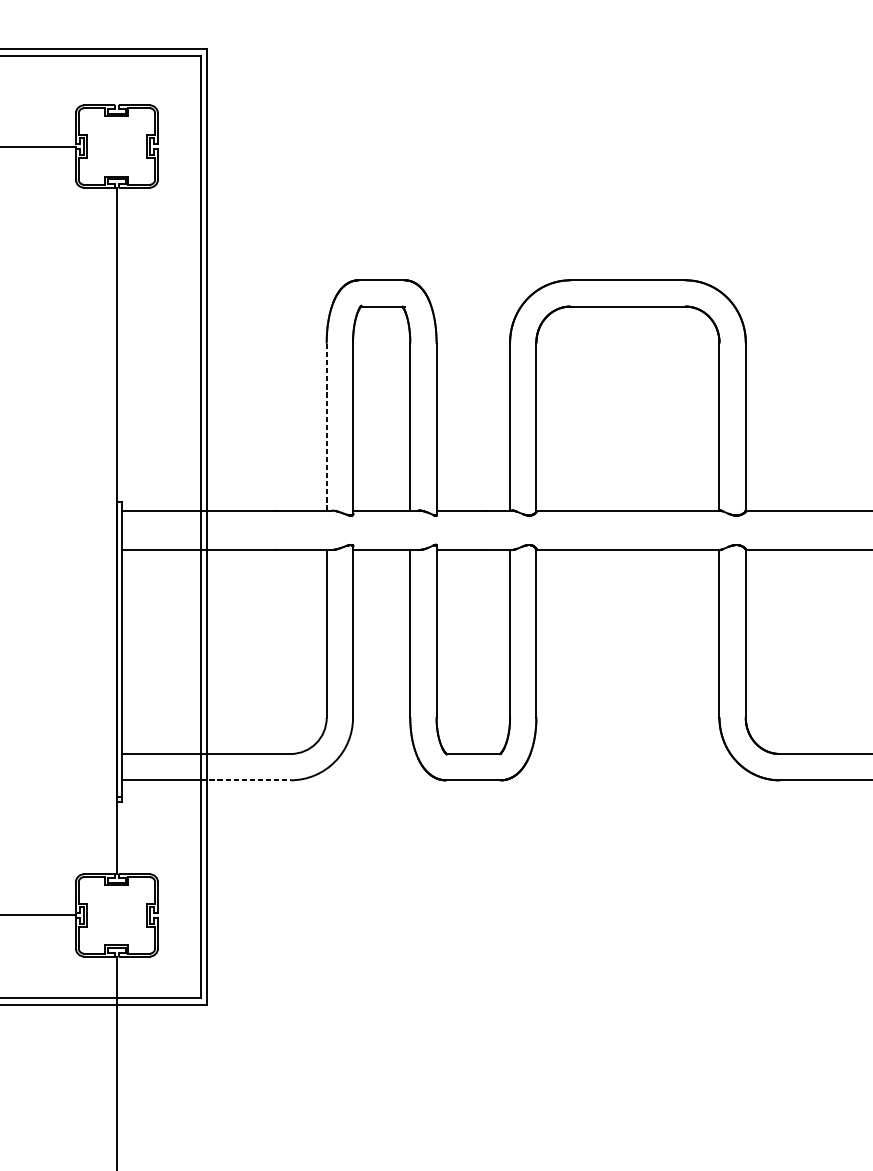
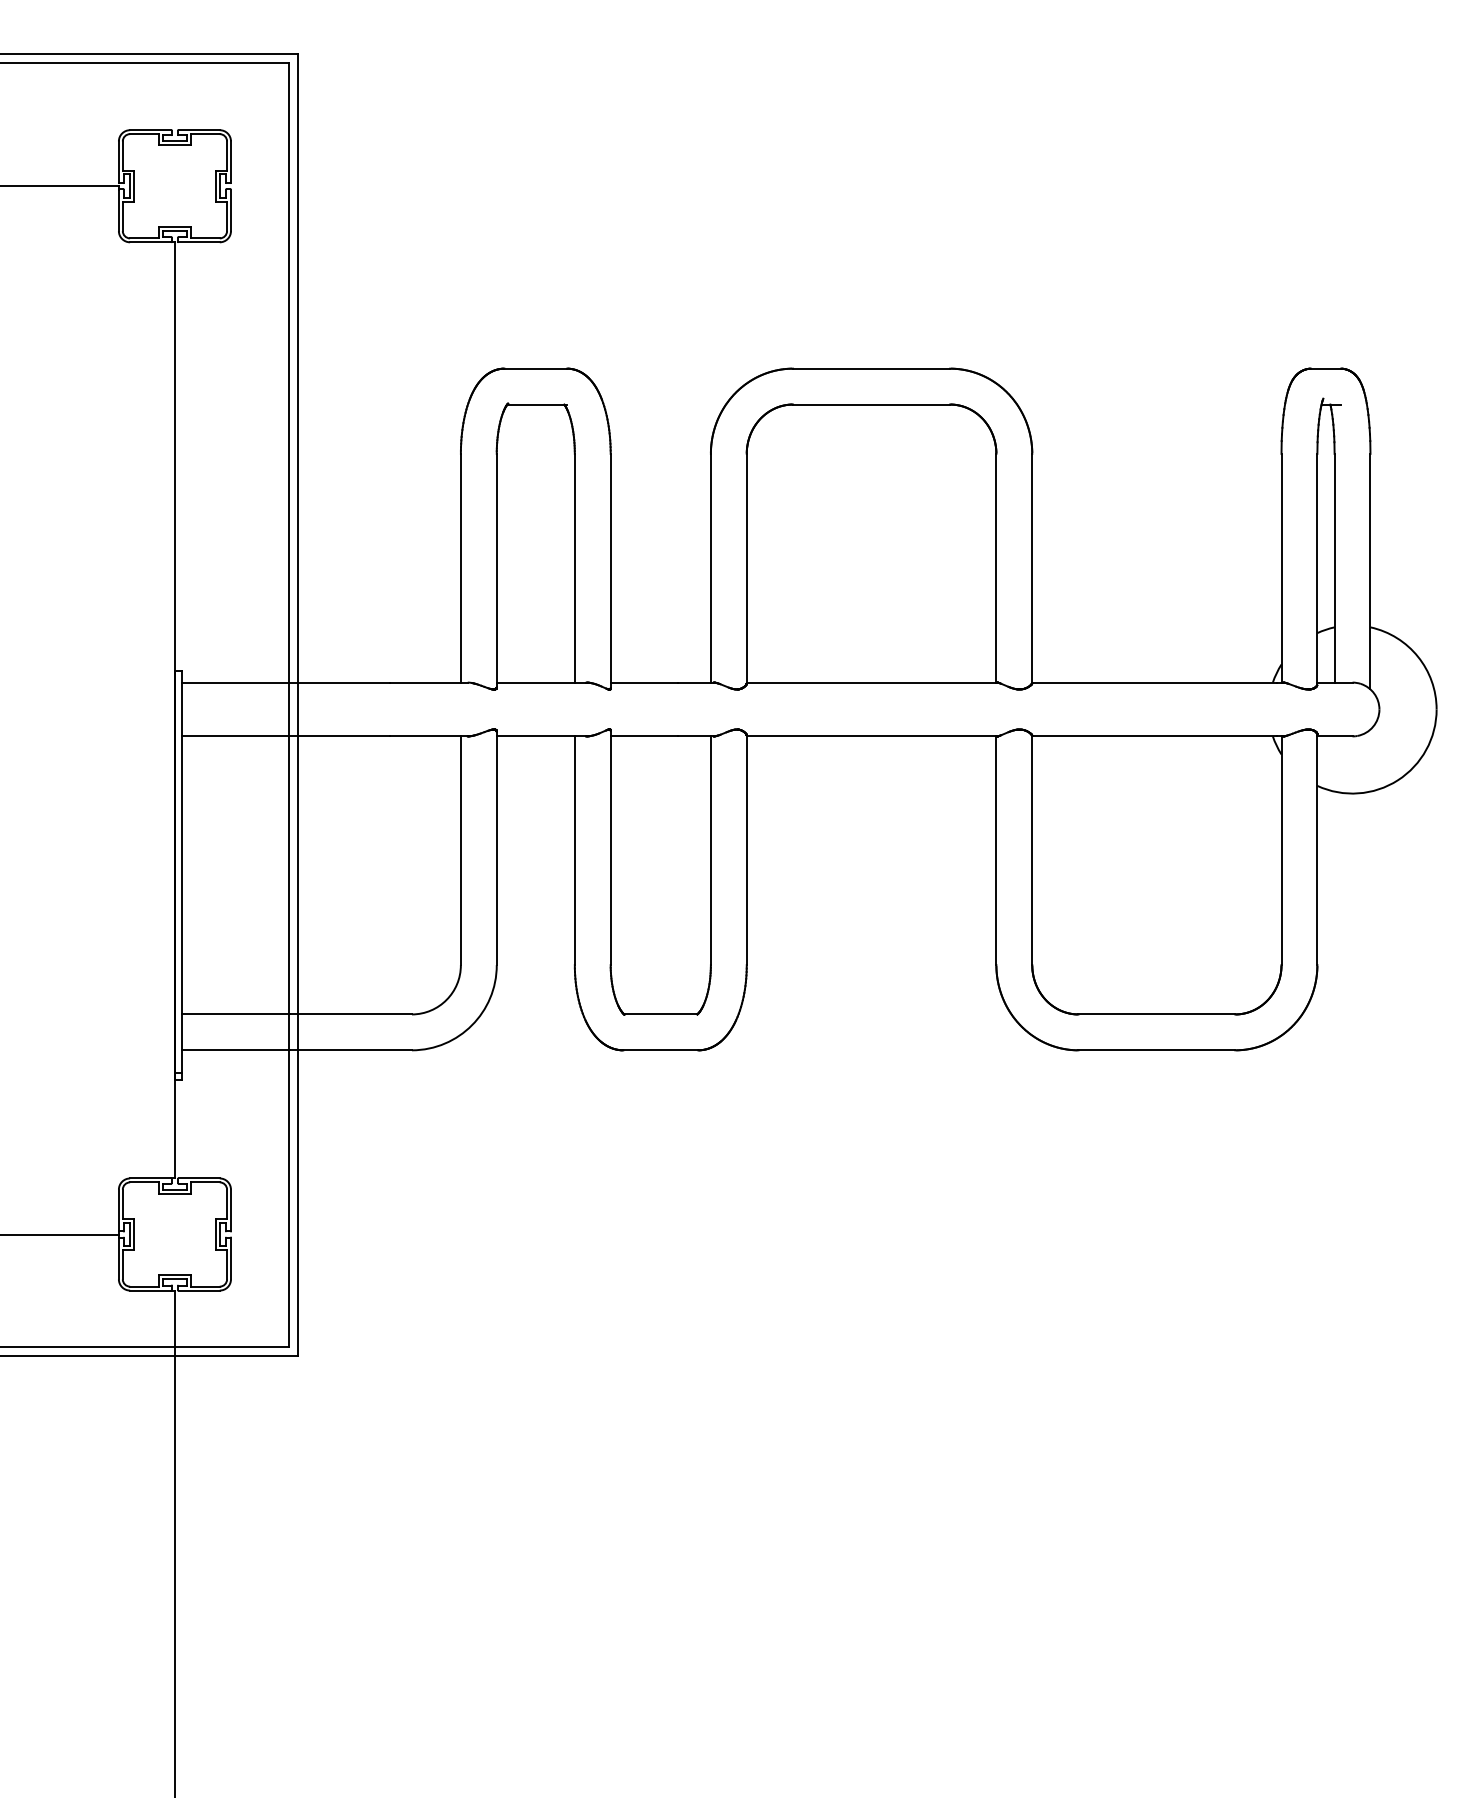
line: (326, 426) -> (460, 567), dashed -> solid
line: (246, 780) -> (351, 1050), dashed -> solid

